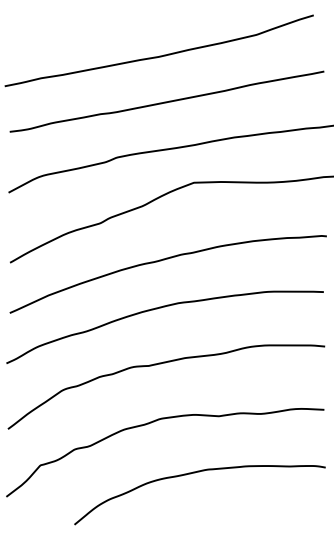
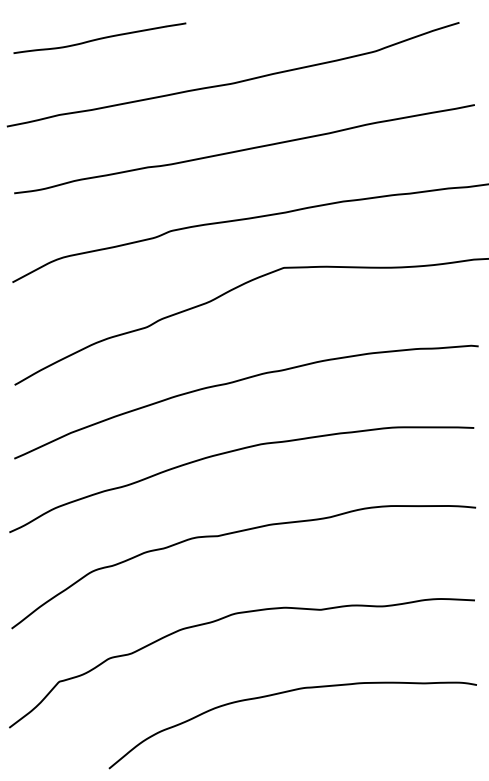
curve: (68, 25) -> (100, 37), added

